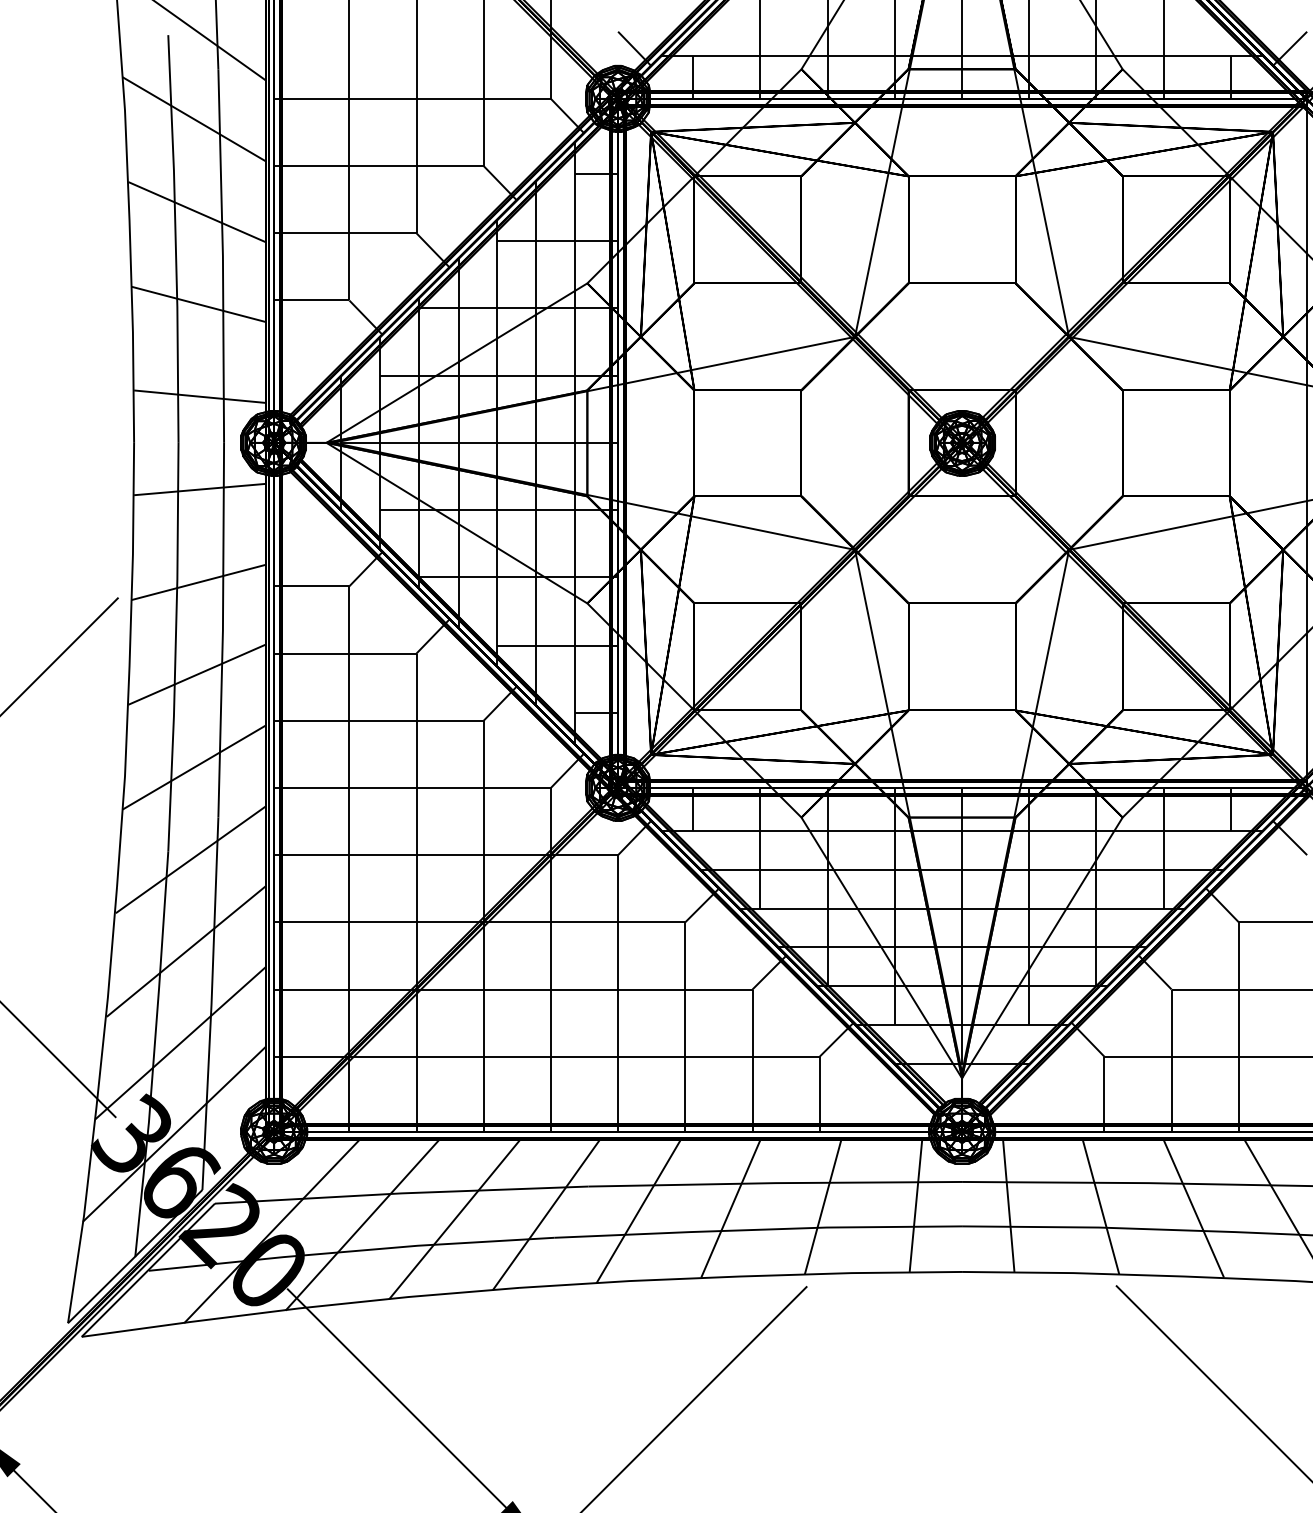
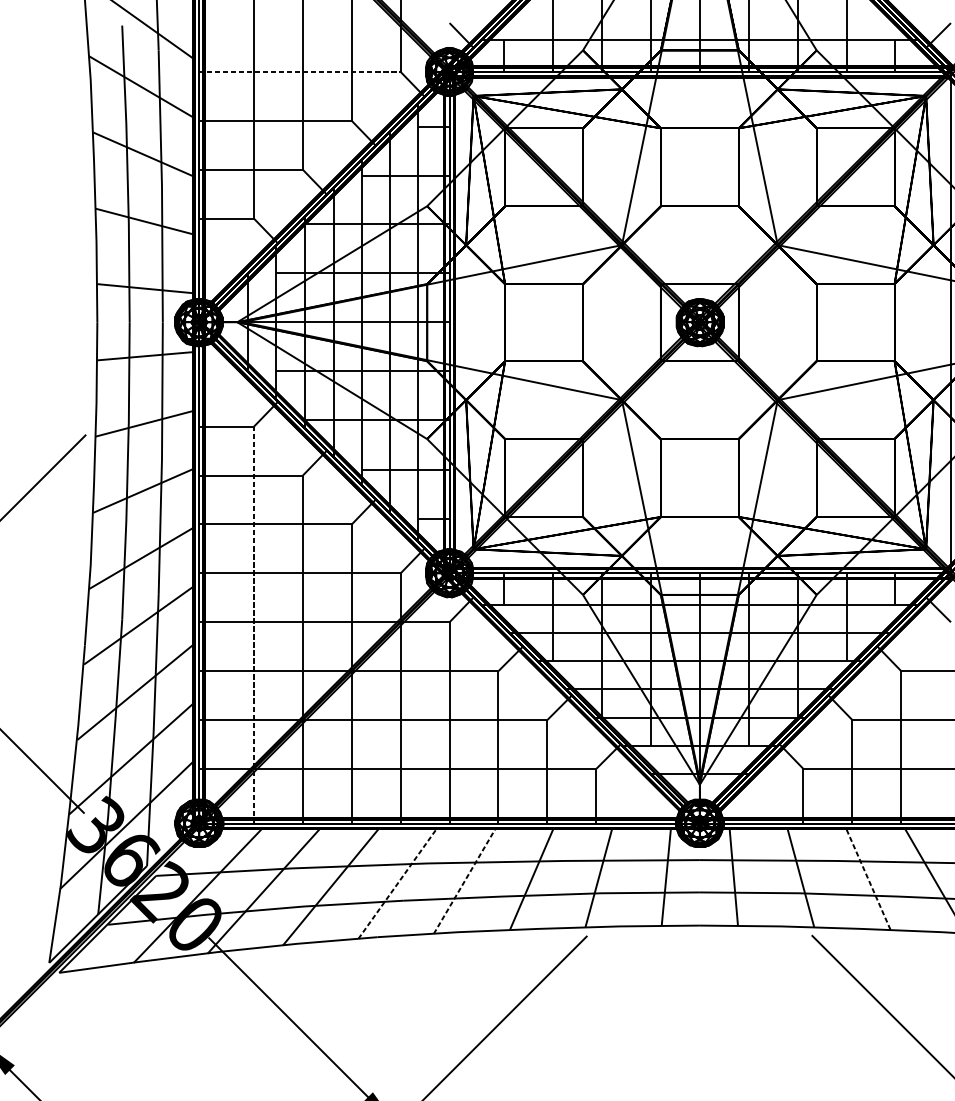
line: (413, 98) -> (300, 71), solid -> dashed
line: (349, 859) -> (254, 625), solid -> dashed
line: (1193, 1208) -> (868, 879), solid -> dashed
line: (638, 1211) -> (464, 881), solid -> dashed
line: (546, 1214) -> (397, 883), solid -> dashed

